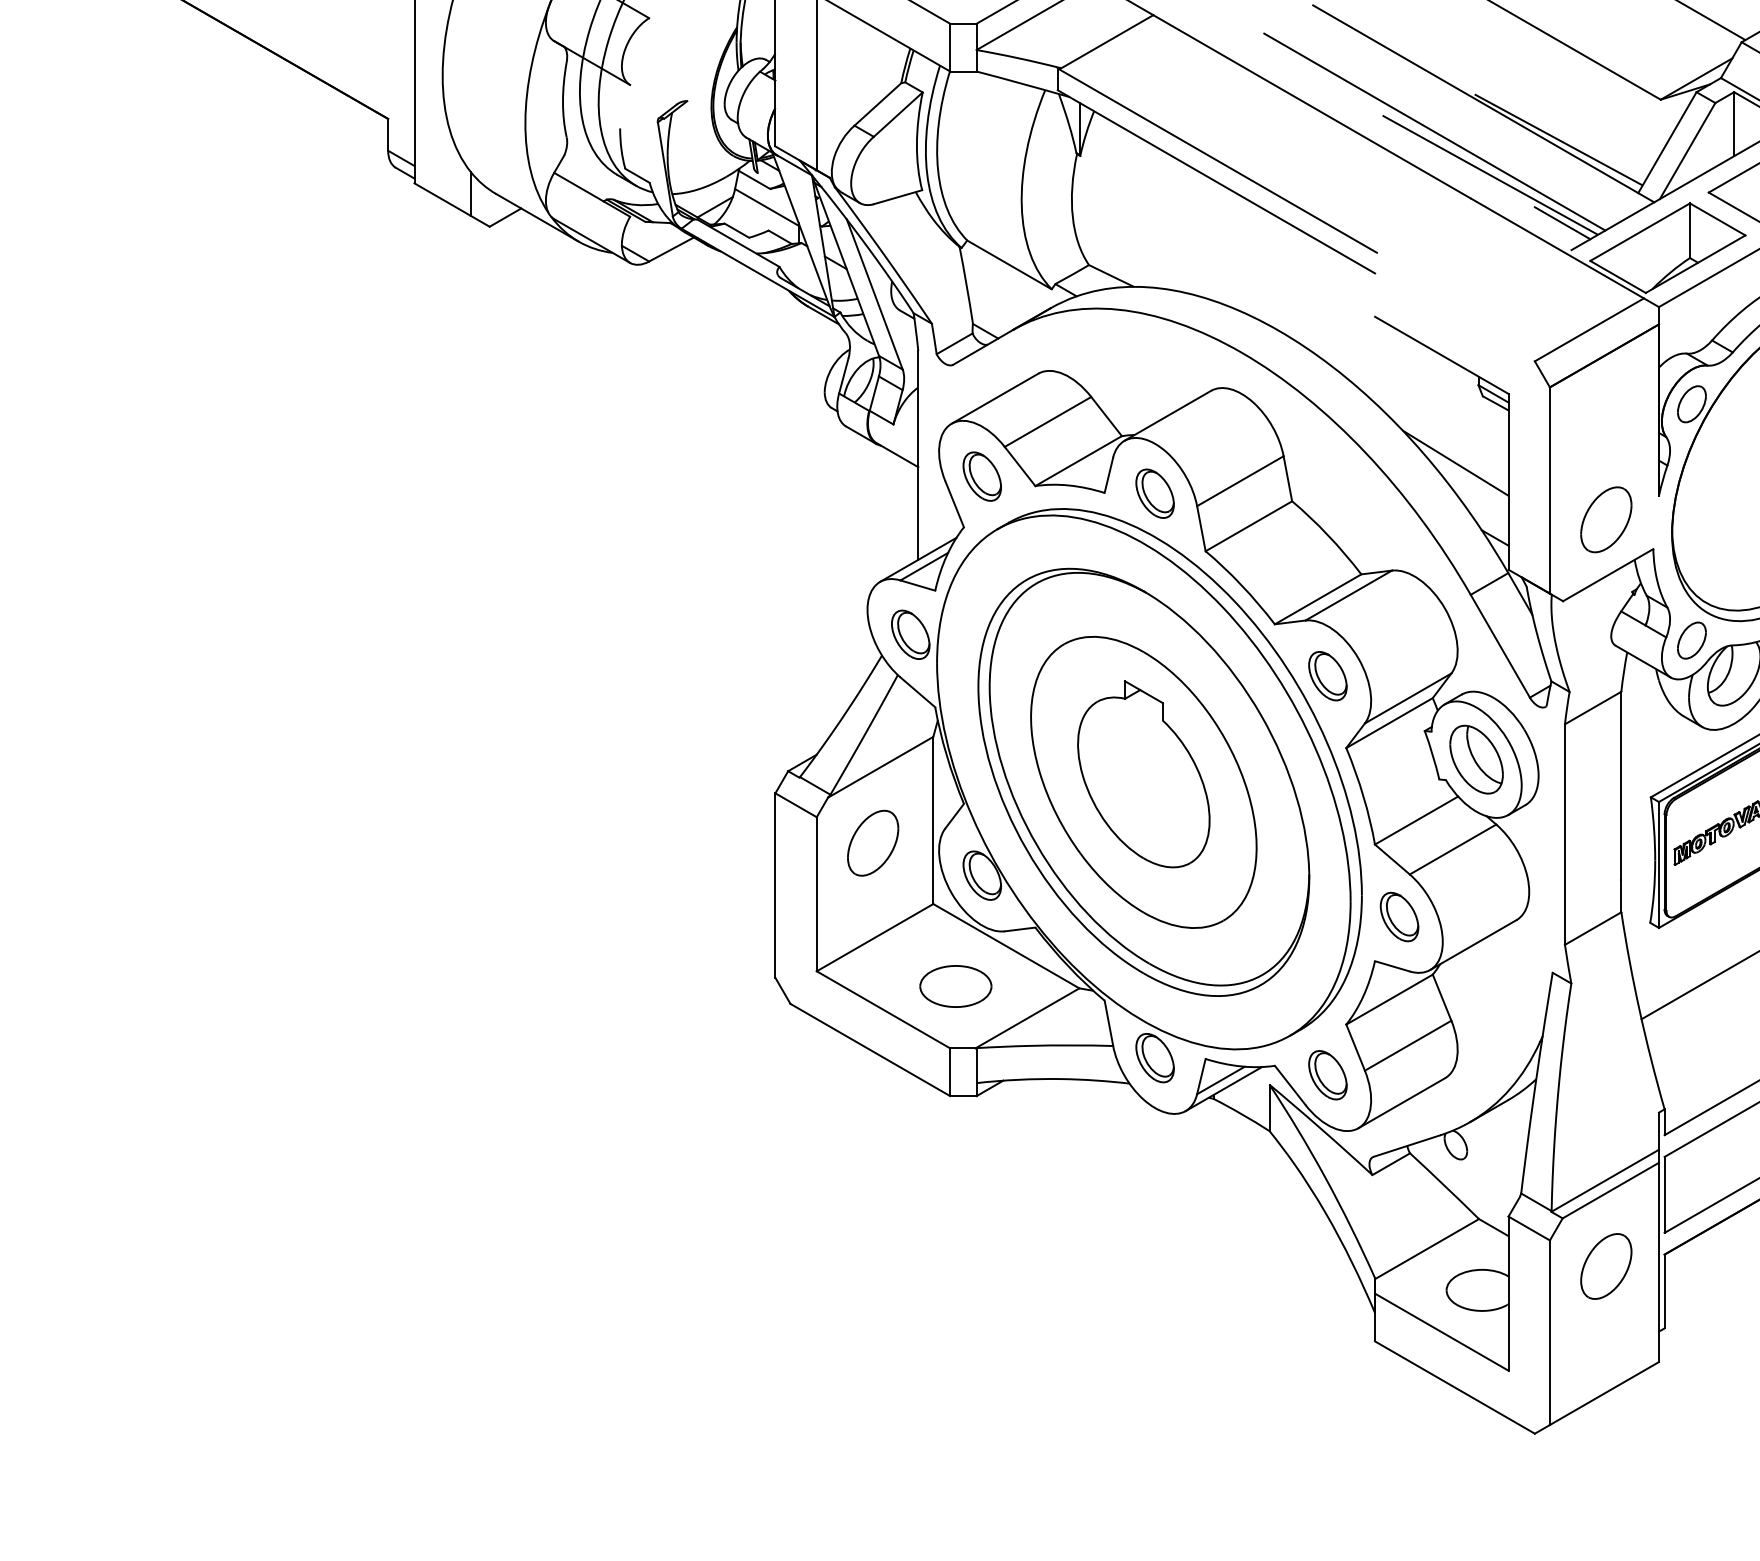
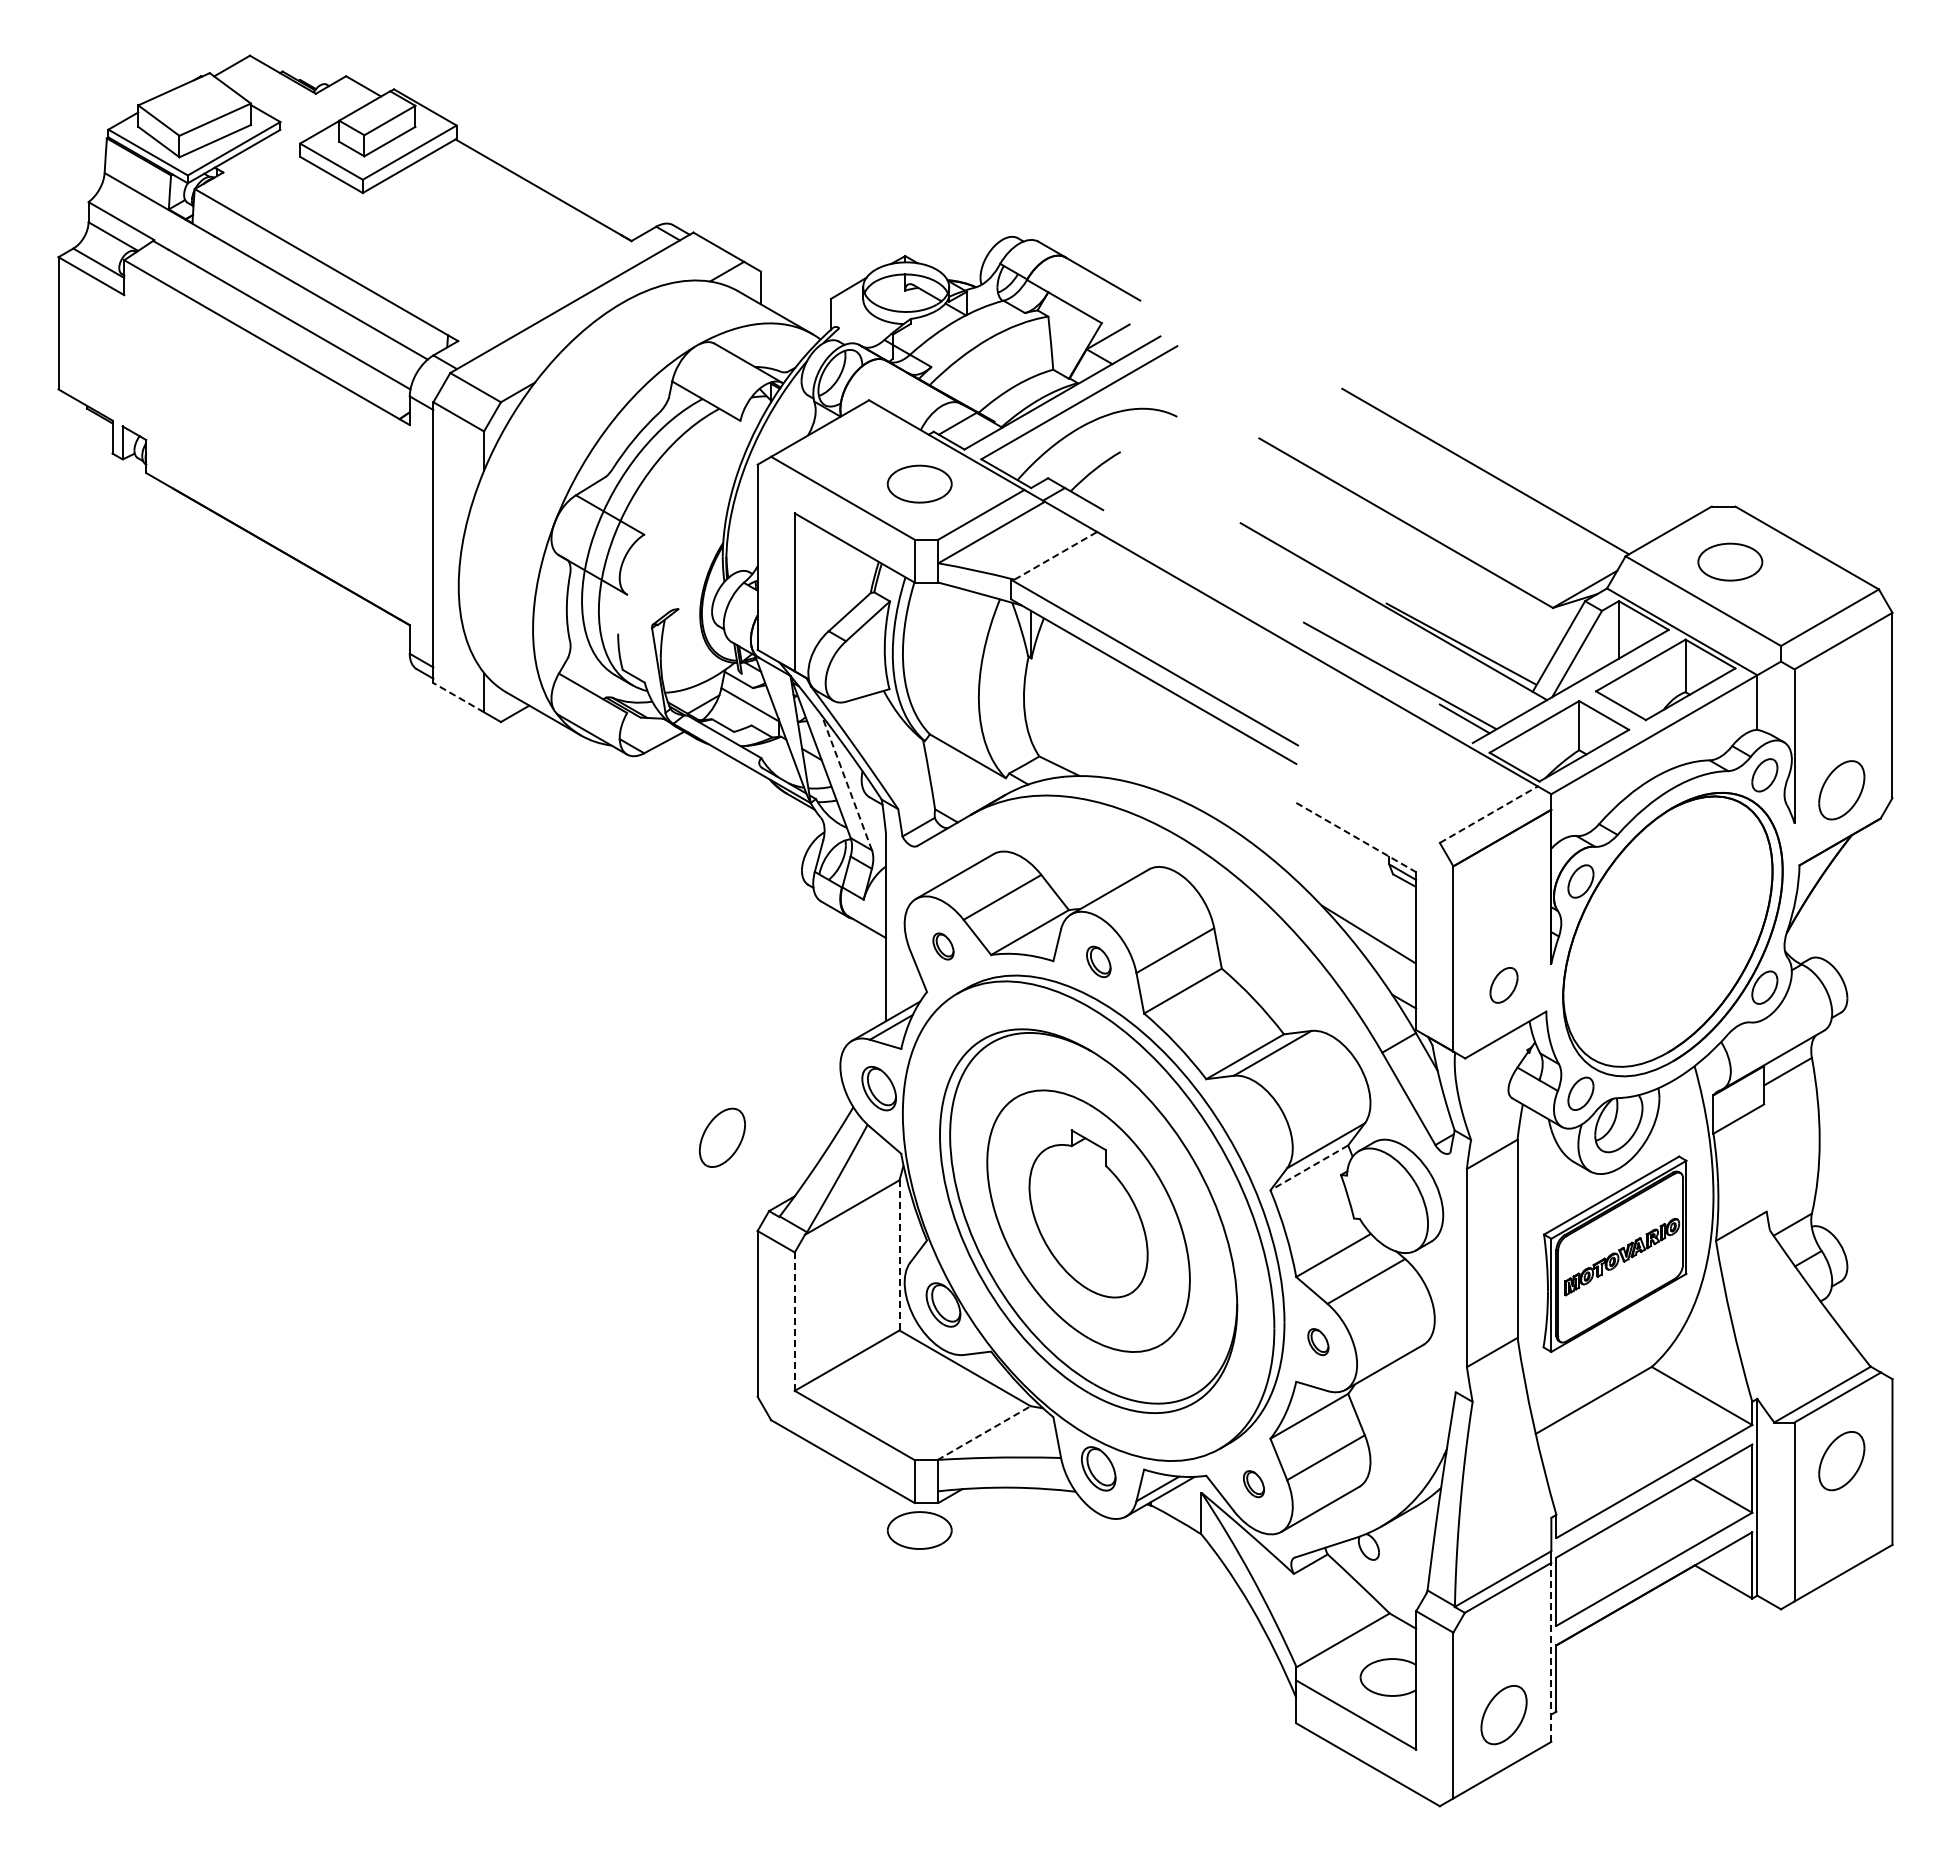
line: (1106, 41) -> (1055, 555), solid -> dashed
line: (1434, 131) -> (1349, 636), removed
line: (442, 199) -> (458, 697), solid -> dashed
line: (874, 294) -> (846, 782), solid -> dashed
line: (1589, 329) -> (1488, 814), solid -> dashed
line: (1442, 355) -> (1356, 837), solid -> dashed
part: (982, 476) -> (943, 946), size x0.6
part: (1154, 493) -> (1098, 961), size x0.7
part: (1605, 520) -> (1503, 985), size x0.6
part: (1327, 675) -> (1253, 1125), removed
line: (1389, 722) -> (1309, 1167), solid -> dashed
part: (1476, 759) -> (1387, 1200), removed
line: (933, 820) -> (899, 1255), solid -> dashed
part: (872, 842) -> (721, 1137), moved
line: (816, 894) -> (794, 1321), solid -> dashed
part: (1399, 916) -> (1318, 1341), size x0.6
part: (955, 986) -> (919, 1530), moved
line: (1027, 1018) -> (984, 1433), solid -> dashed
part: (1327, 1074) -> (1253, 1483), size x0.6
line: (1659, 1262) -> (1551, 1652), solid -> dashed
part: (1605, 1266) -> (1503, 1715), moved

